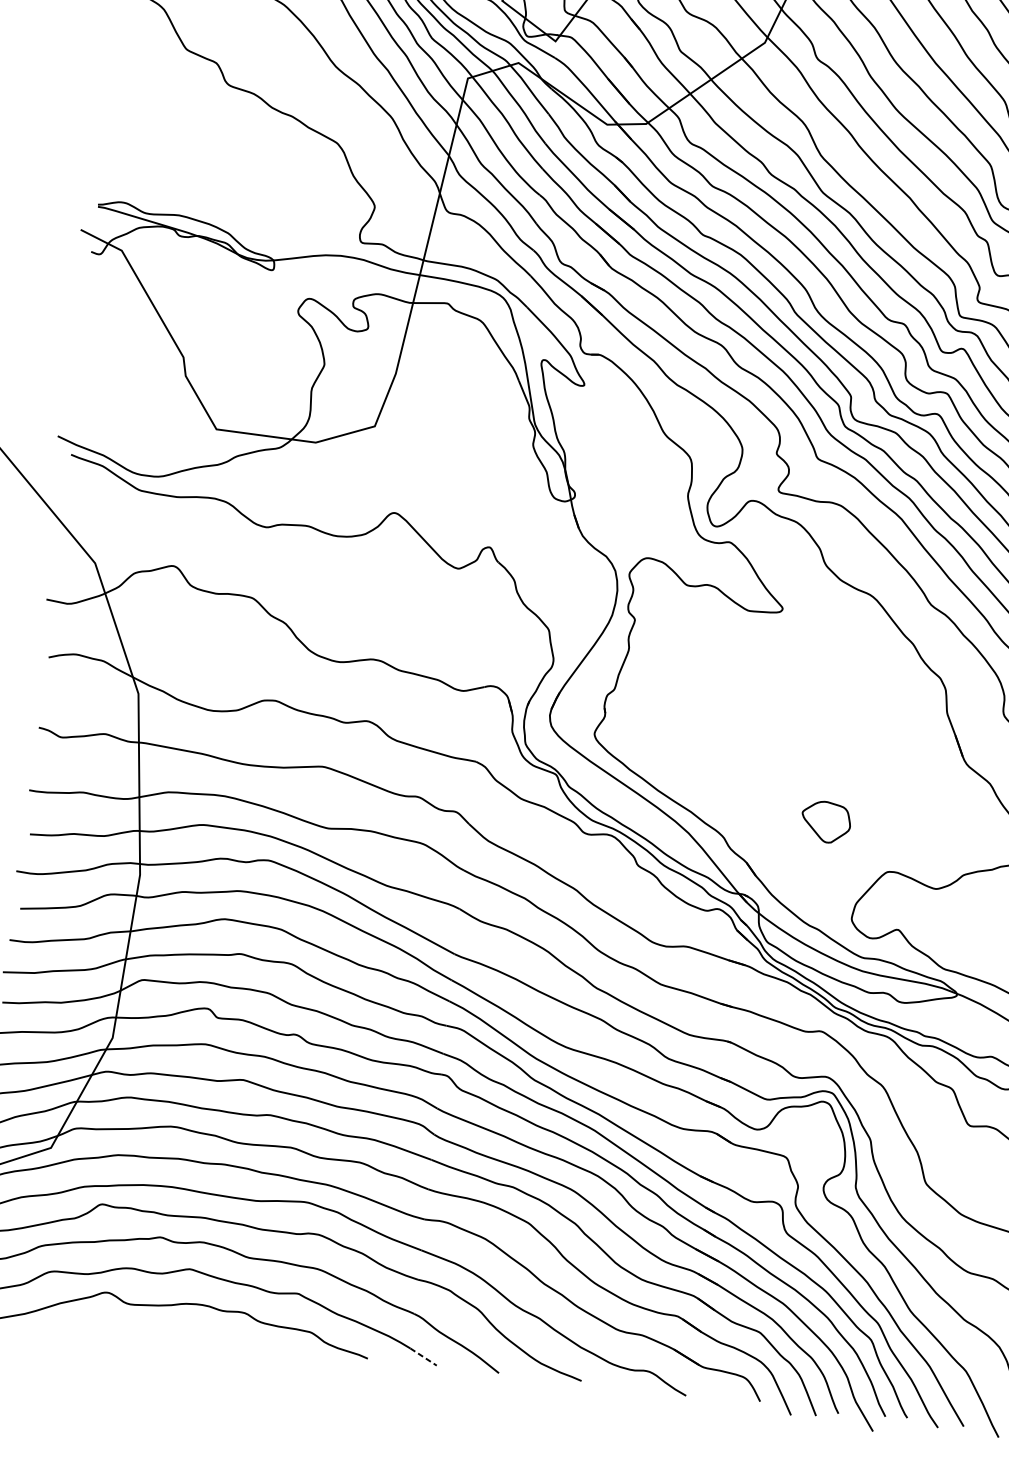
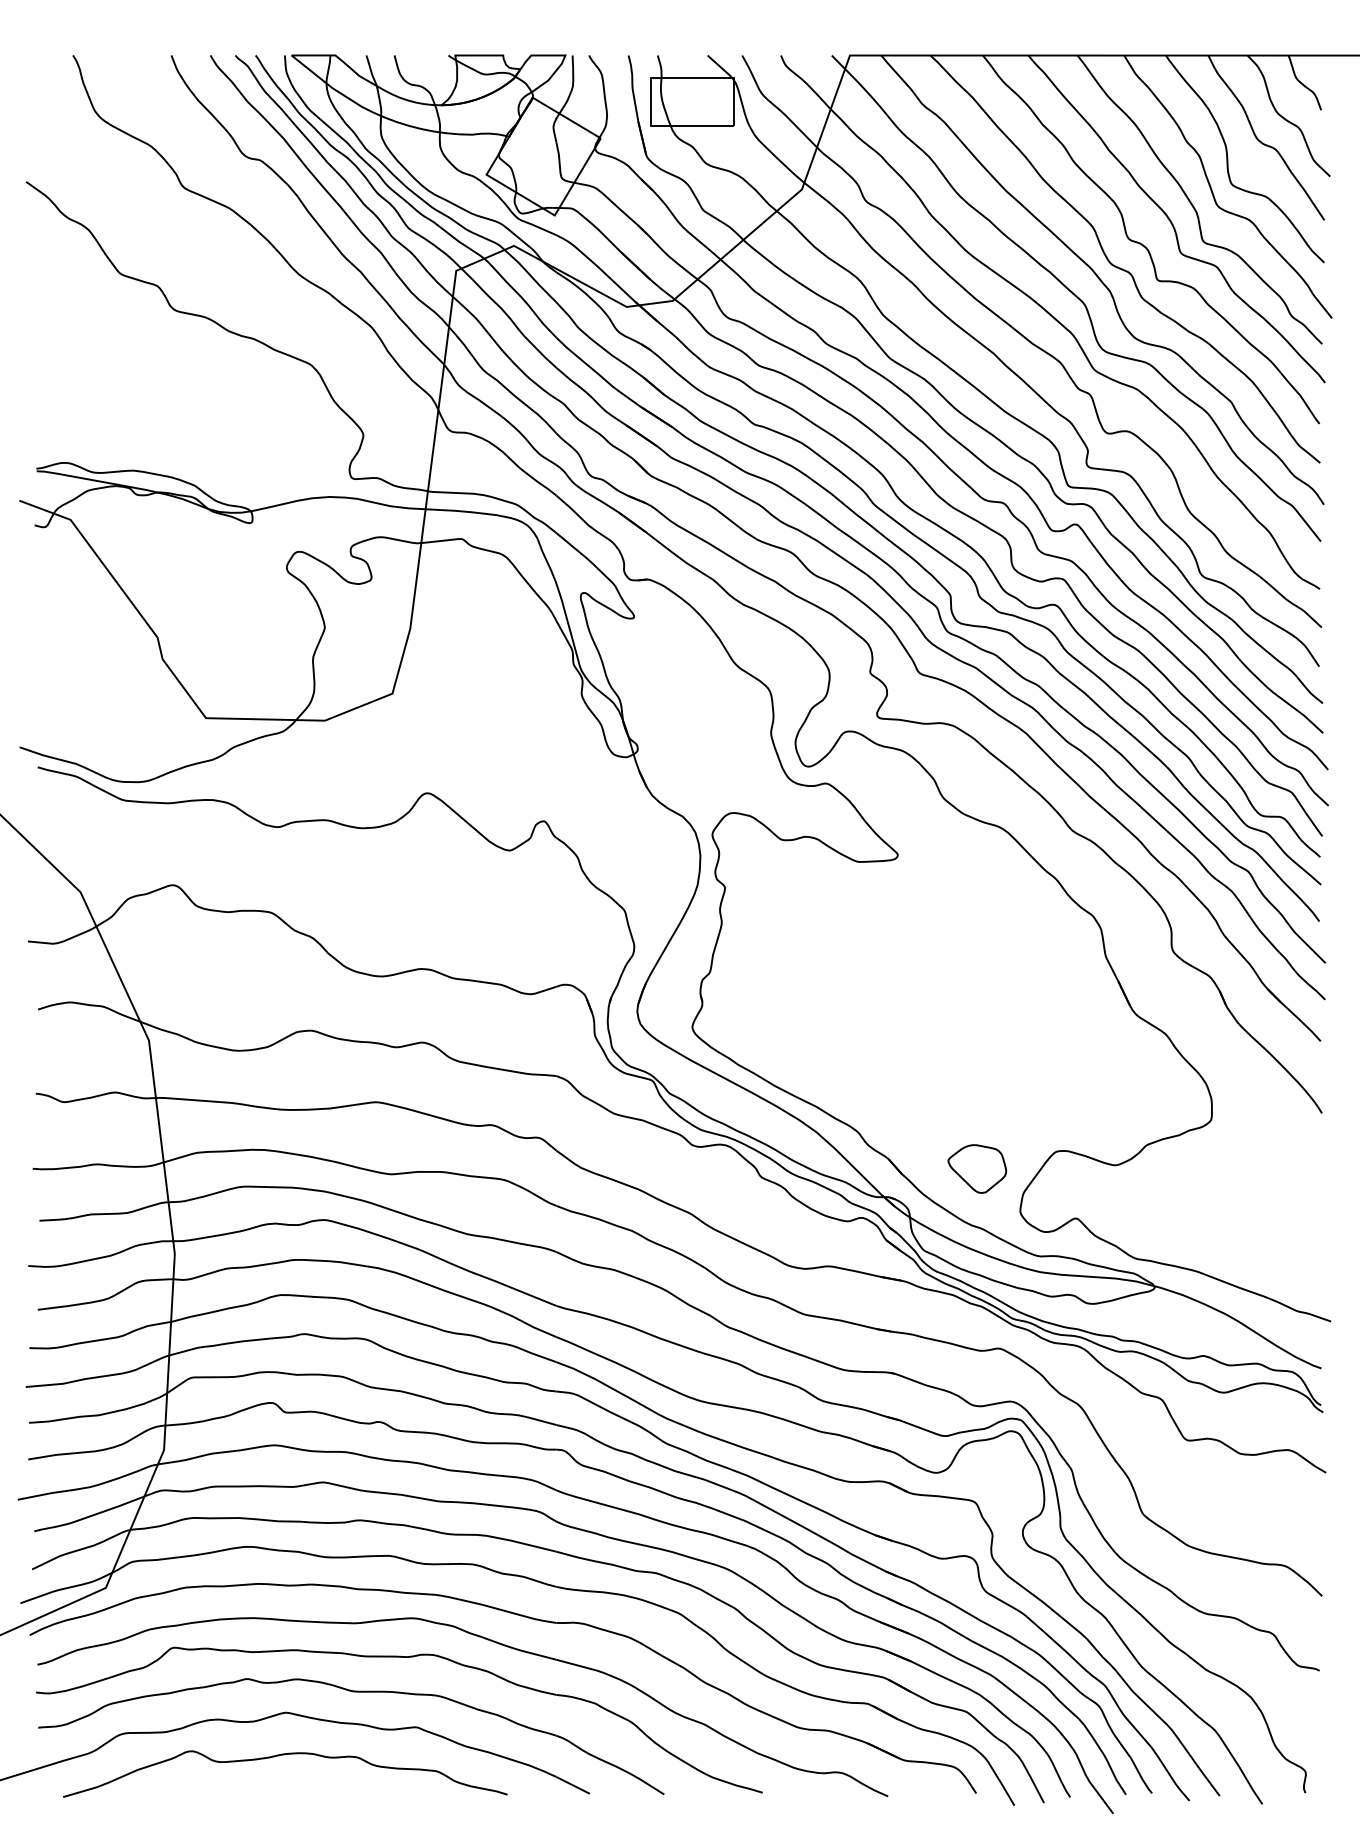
part: (826, 821) -> (977, 1168), moved
line: (423, 1357) -> (573, 1785), dashed -> solid

